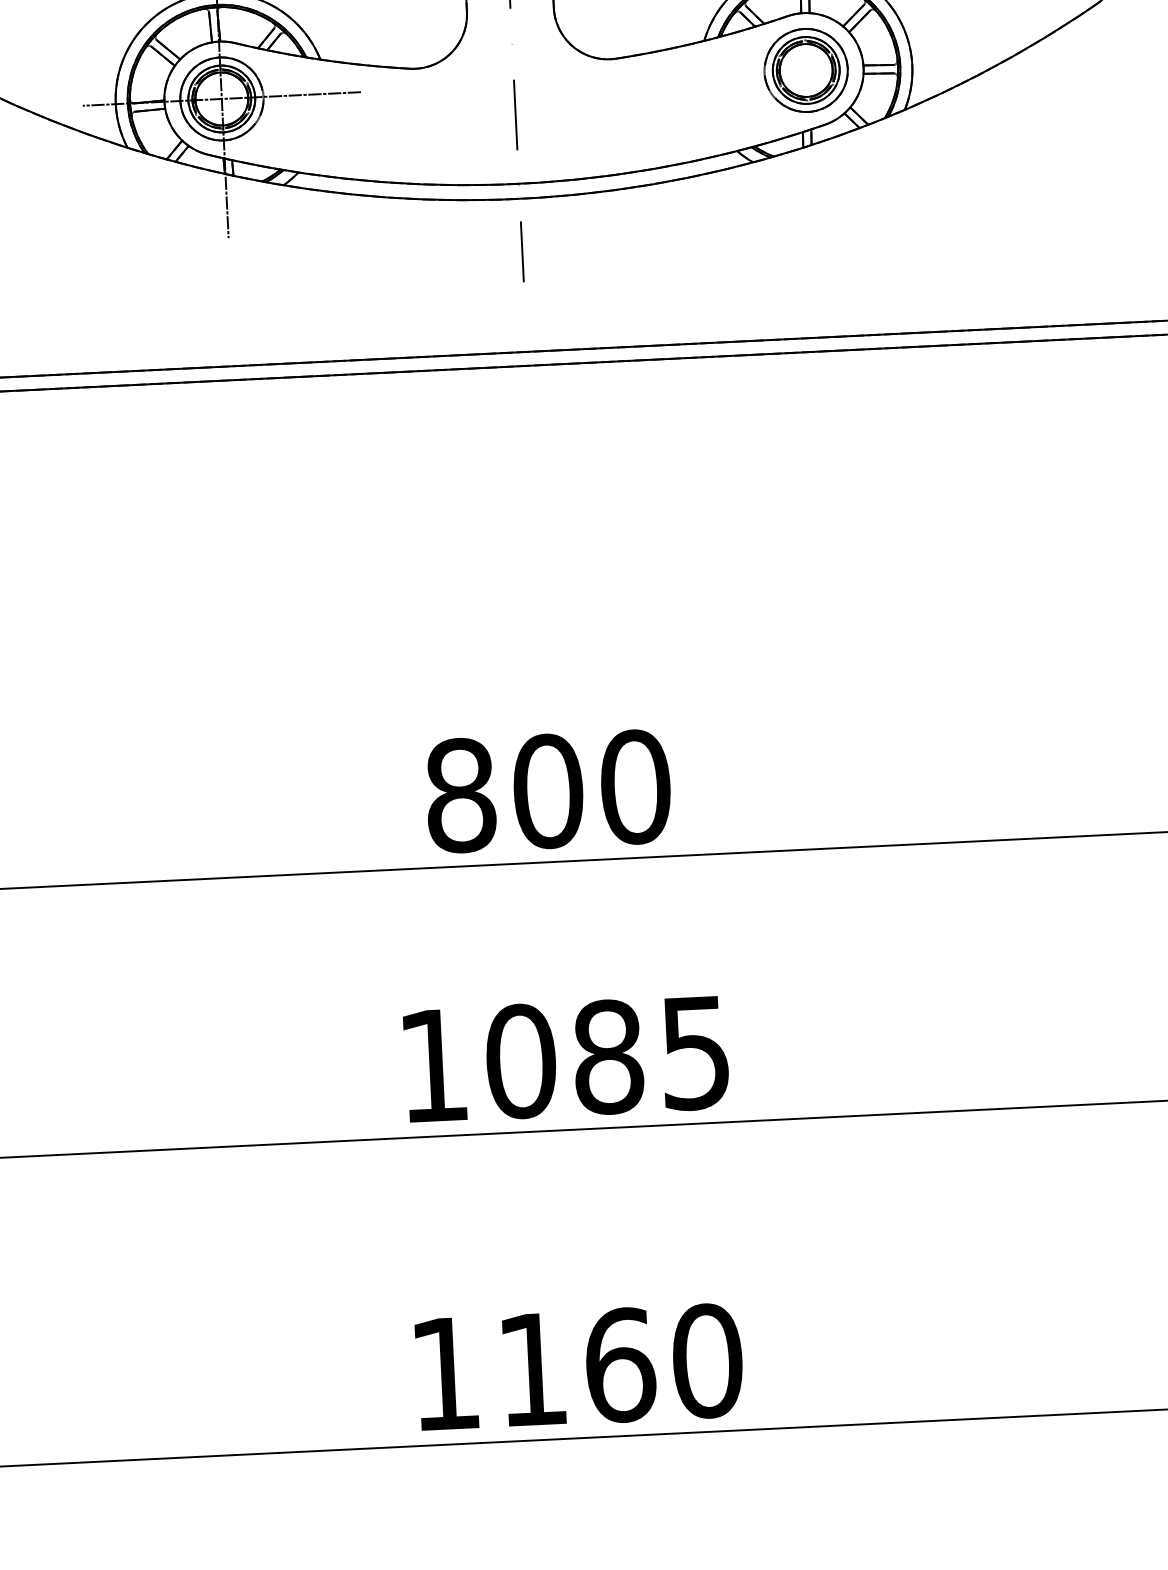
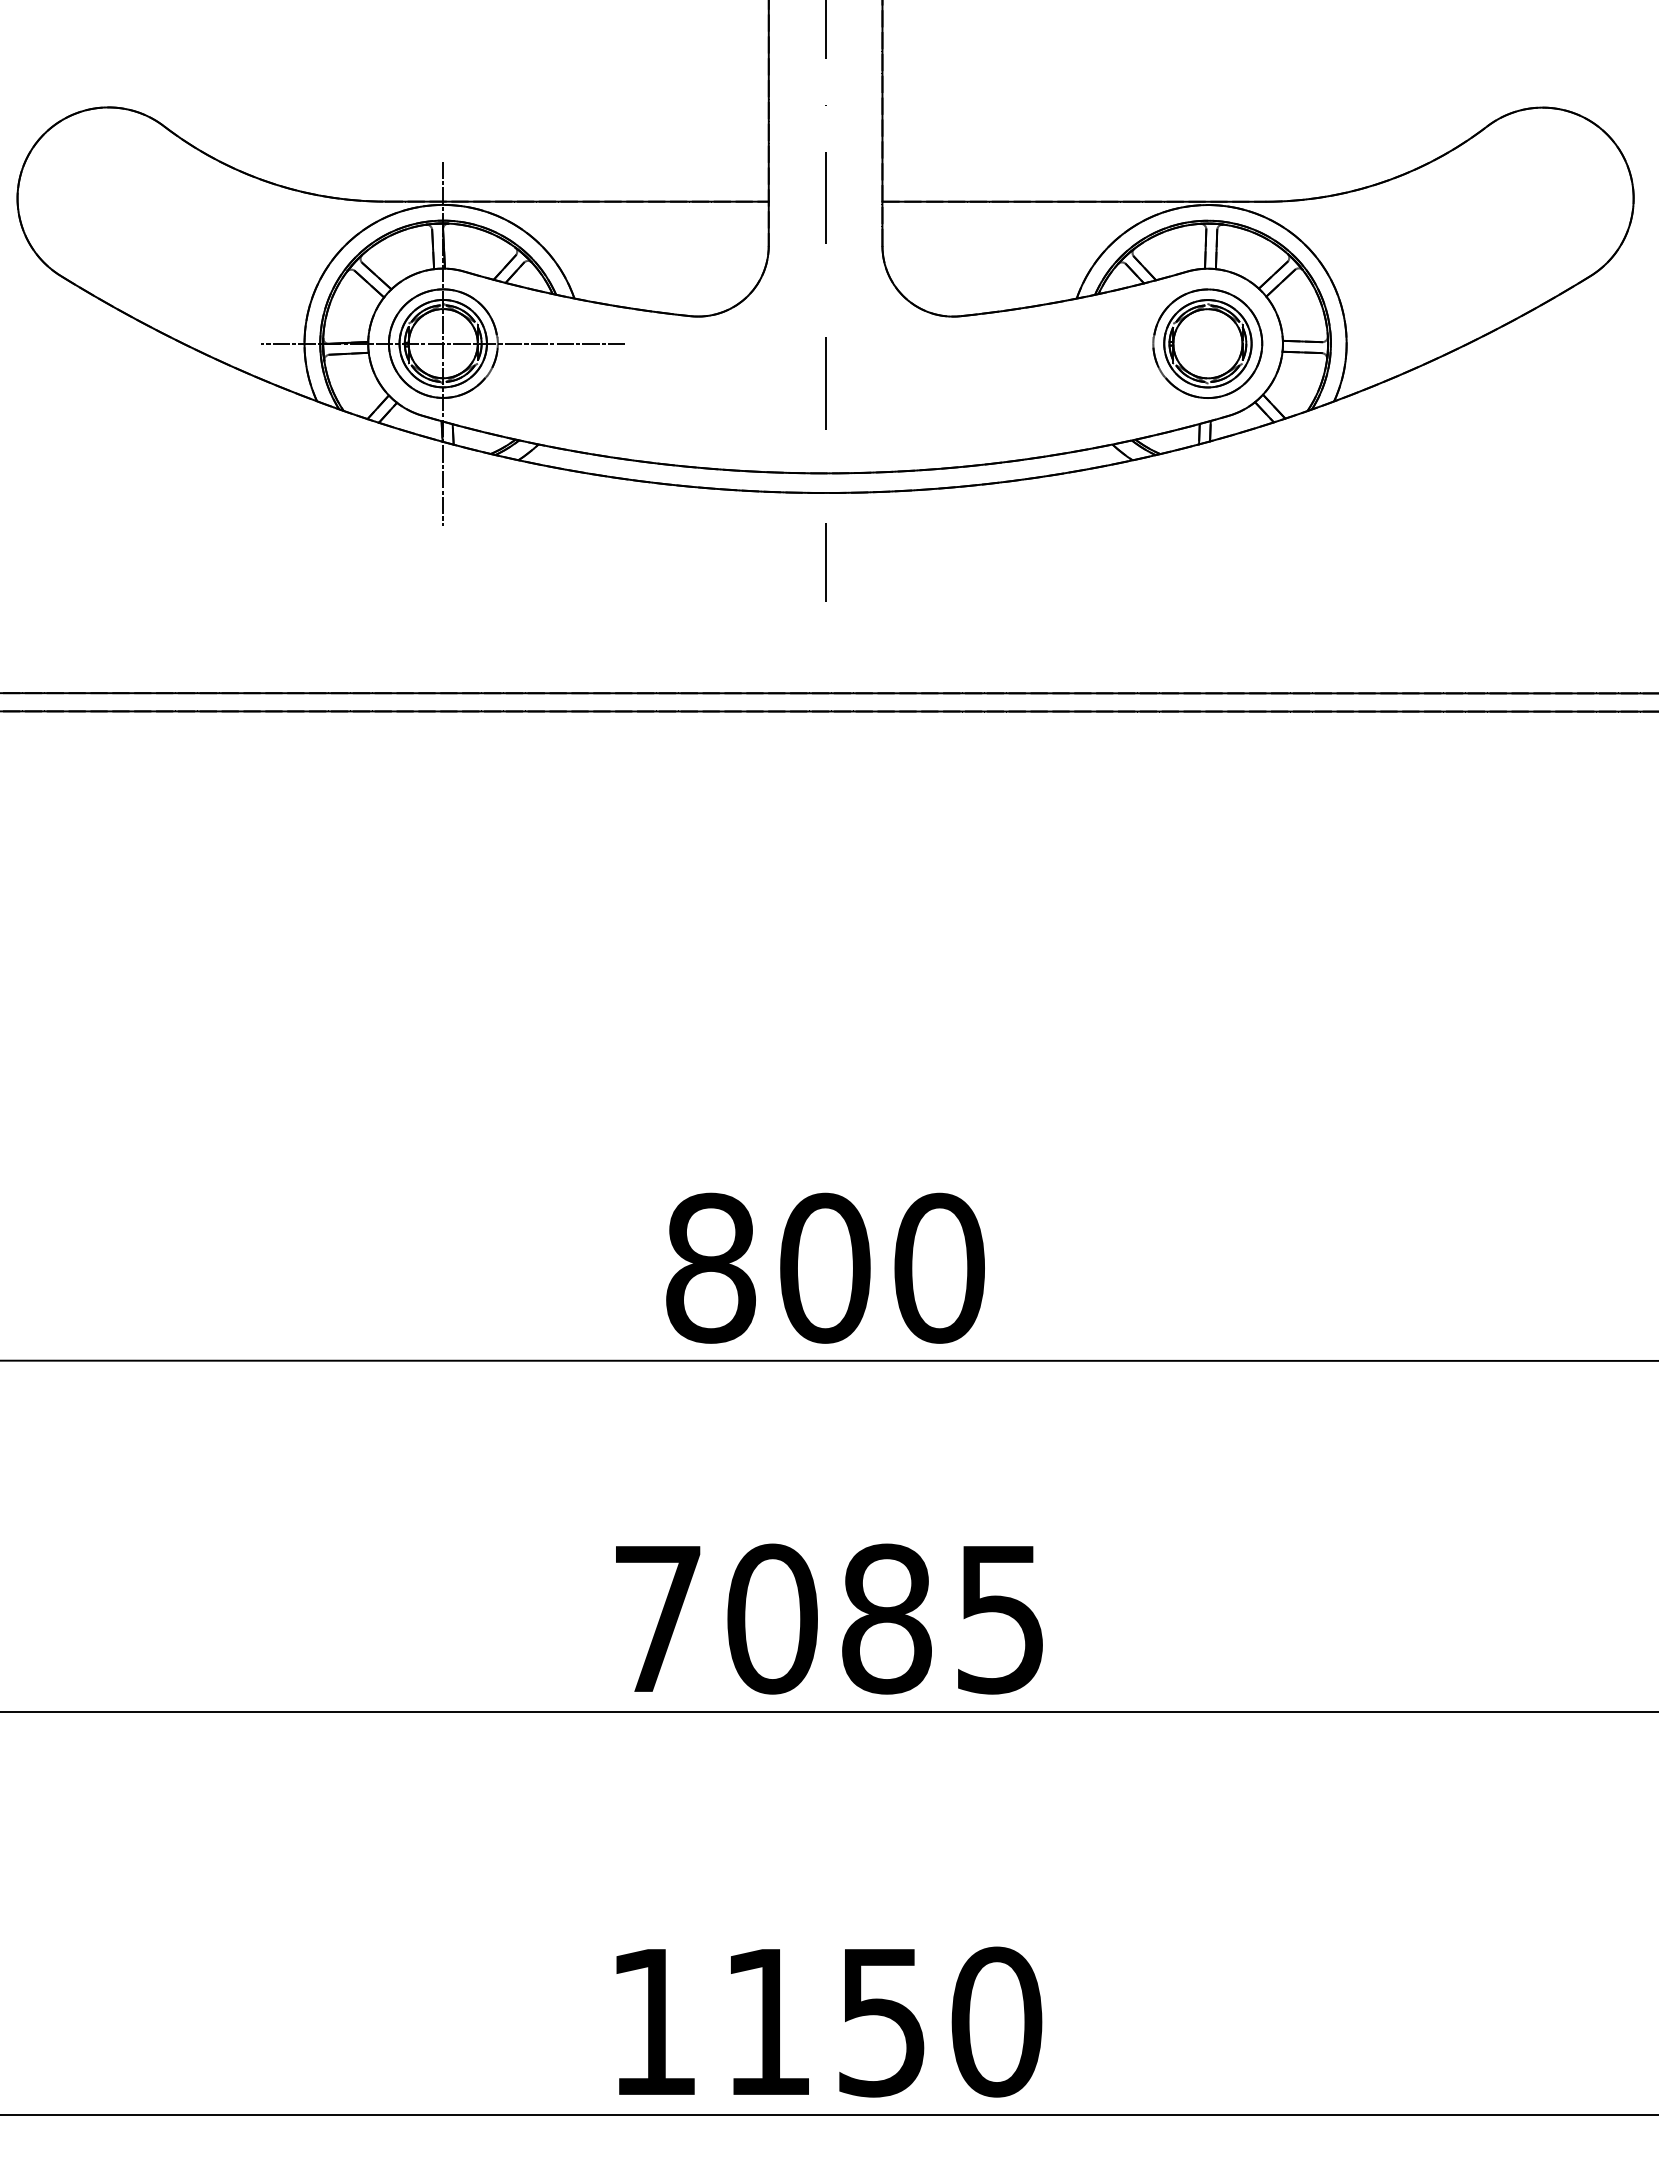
text: (433, 1065) -> (658, 1618), 1085 -> 7085
text: (621, 1364) -> (883, 2021), 1160 -> 1150

